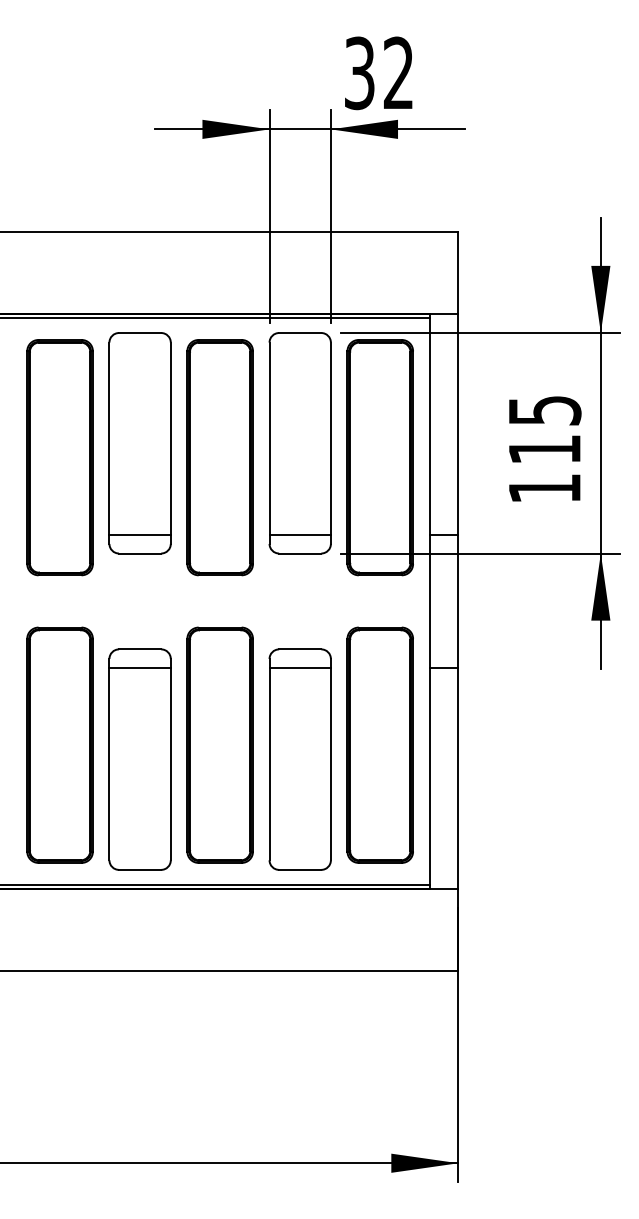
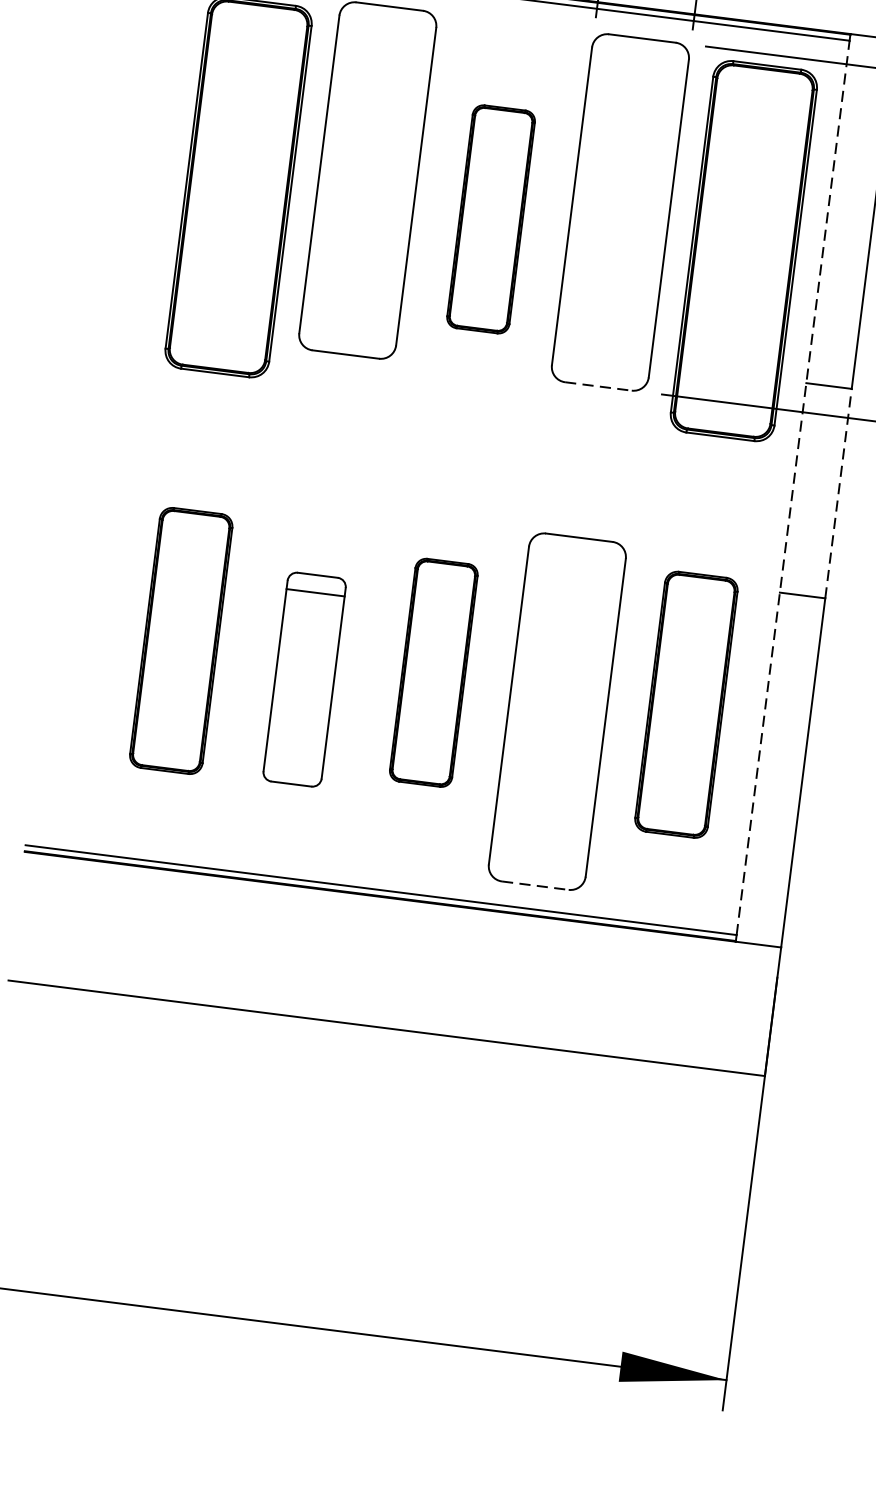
part: (219, 457) -> (490, 218), size x0.6
line: (139, 535) -> (348, 325), removed
line: (299, 535) -> (600, 357), removed
line: (300, 553) -> (598, 386), solid -> dashed
line: (429, 600) -> (793, 486), solid -> dashed
line: (458, 600) -> (838, 492), solid -> dashed
line: (299, 667) -> (574, 566), removed
part: (59, 744) -> (180, 639), size x0.7
part: (219, 744) -> (432, 671), size x0.6
part: (379, 744) -> (685, 703), size x0.7
part: (139, 759) -> (303, 679), size x0.6
line: (300, 869) -> (535, 885), solid -> dashed

